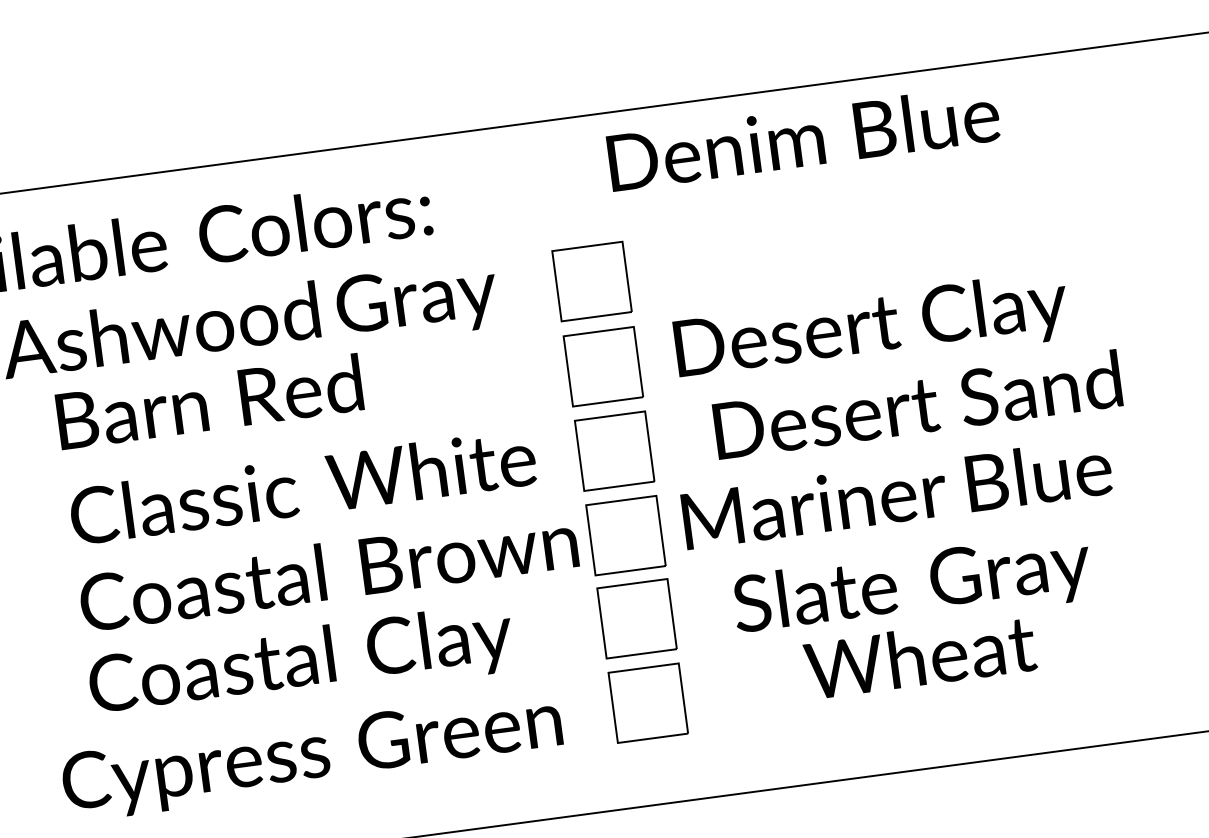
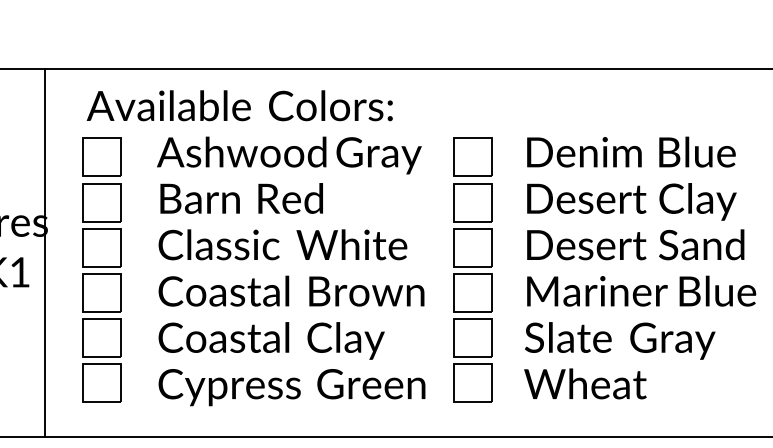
text: (803, 136) -> (631, 151), moved
text: (871, 328) -> (631, 201), moved
text: (209, 401) -> (241, 198), moved
text: (302, 486) -> (282, 244), moved
text: (896, 492) -> (641, 290), moved
text: (328, 570) -> (291, 290), moved
text: (920, 656) -> (585, 383), moved
text: (300, 662) -> (271, 340), moved

